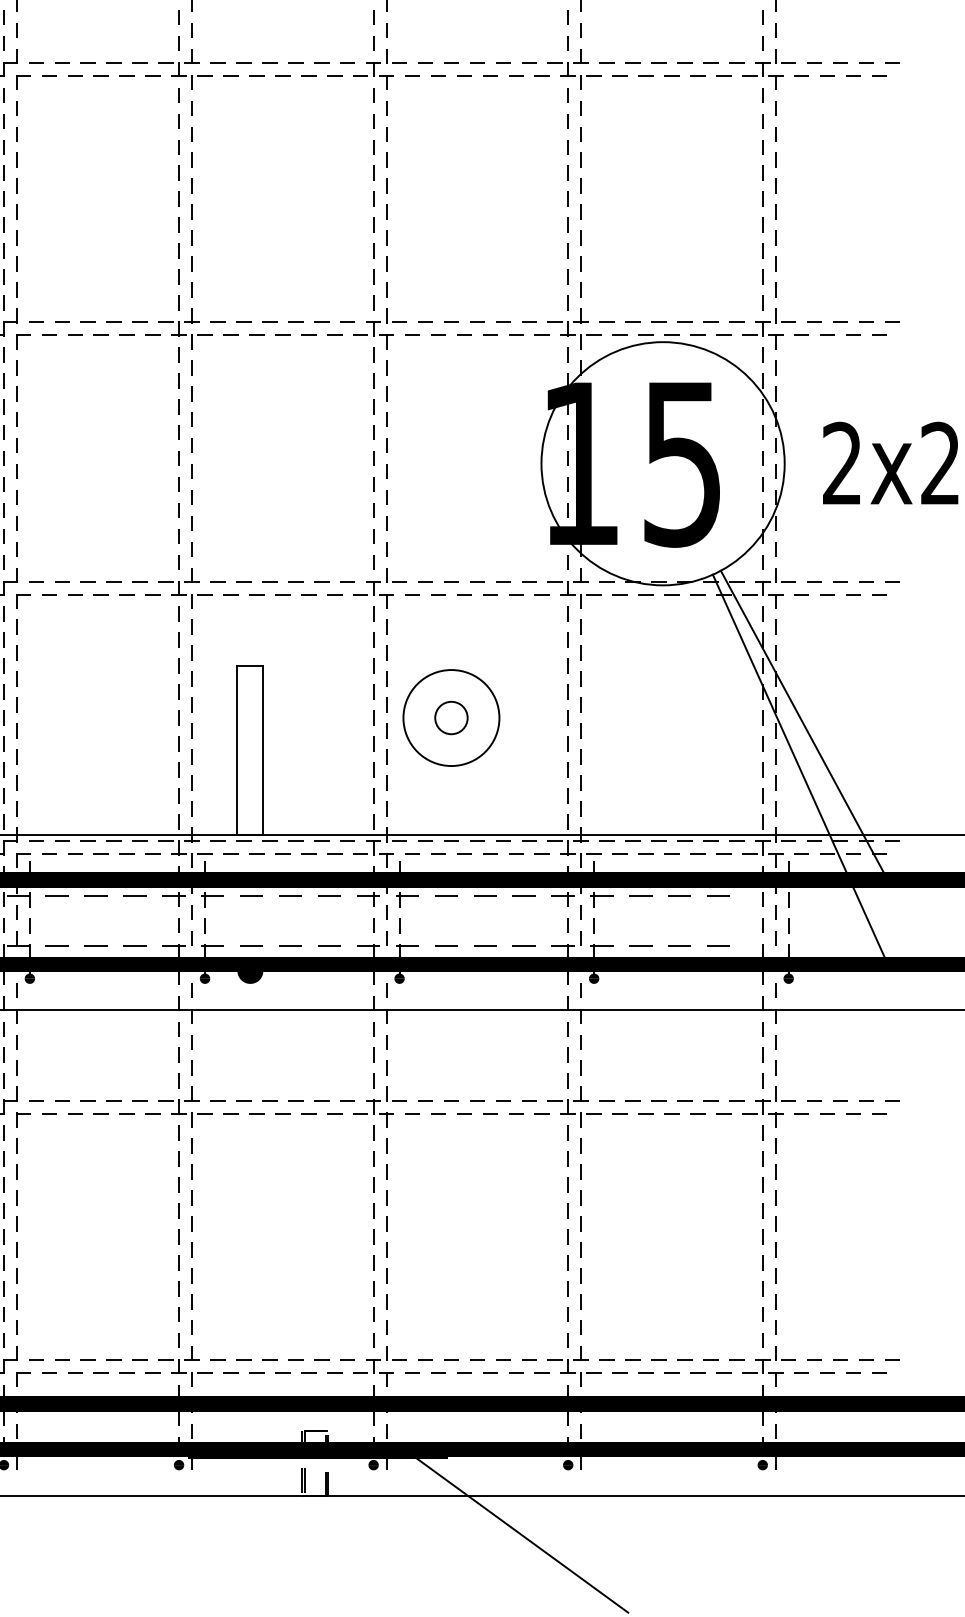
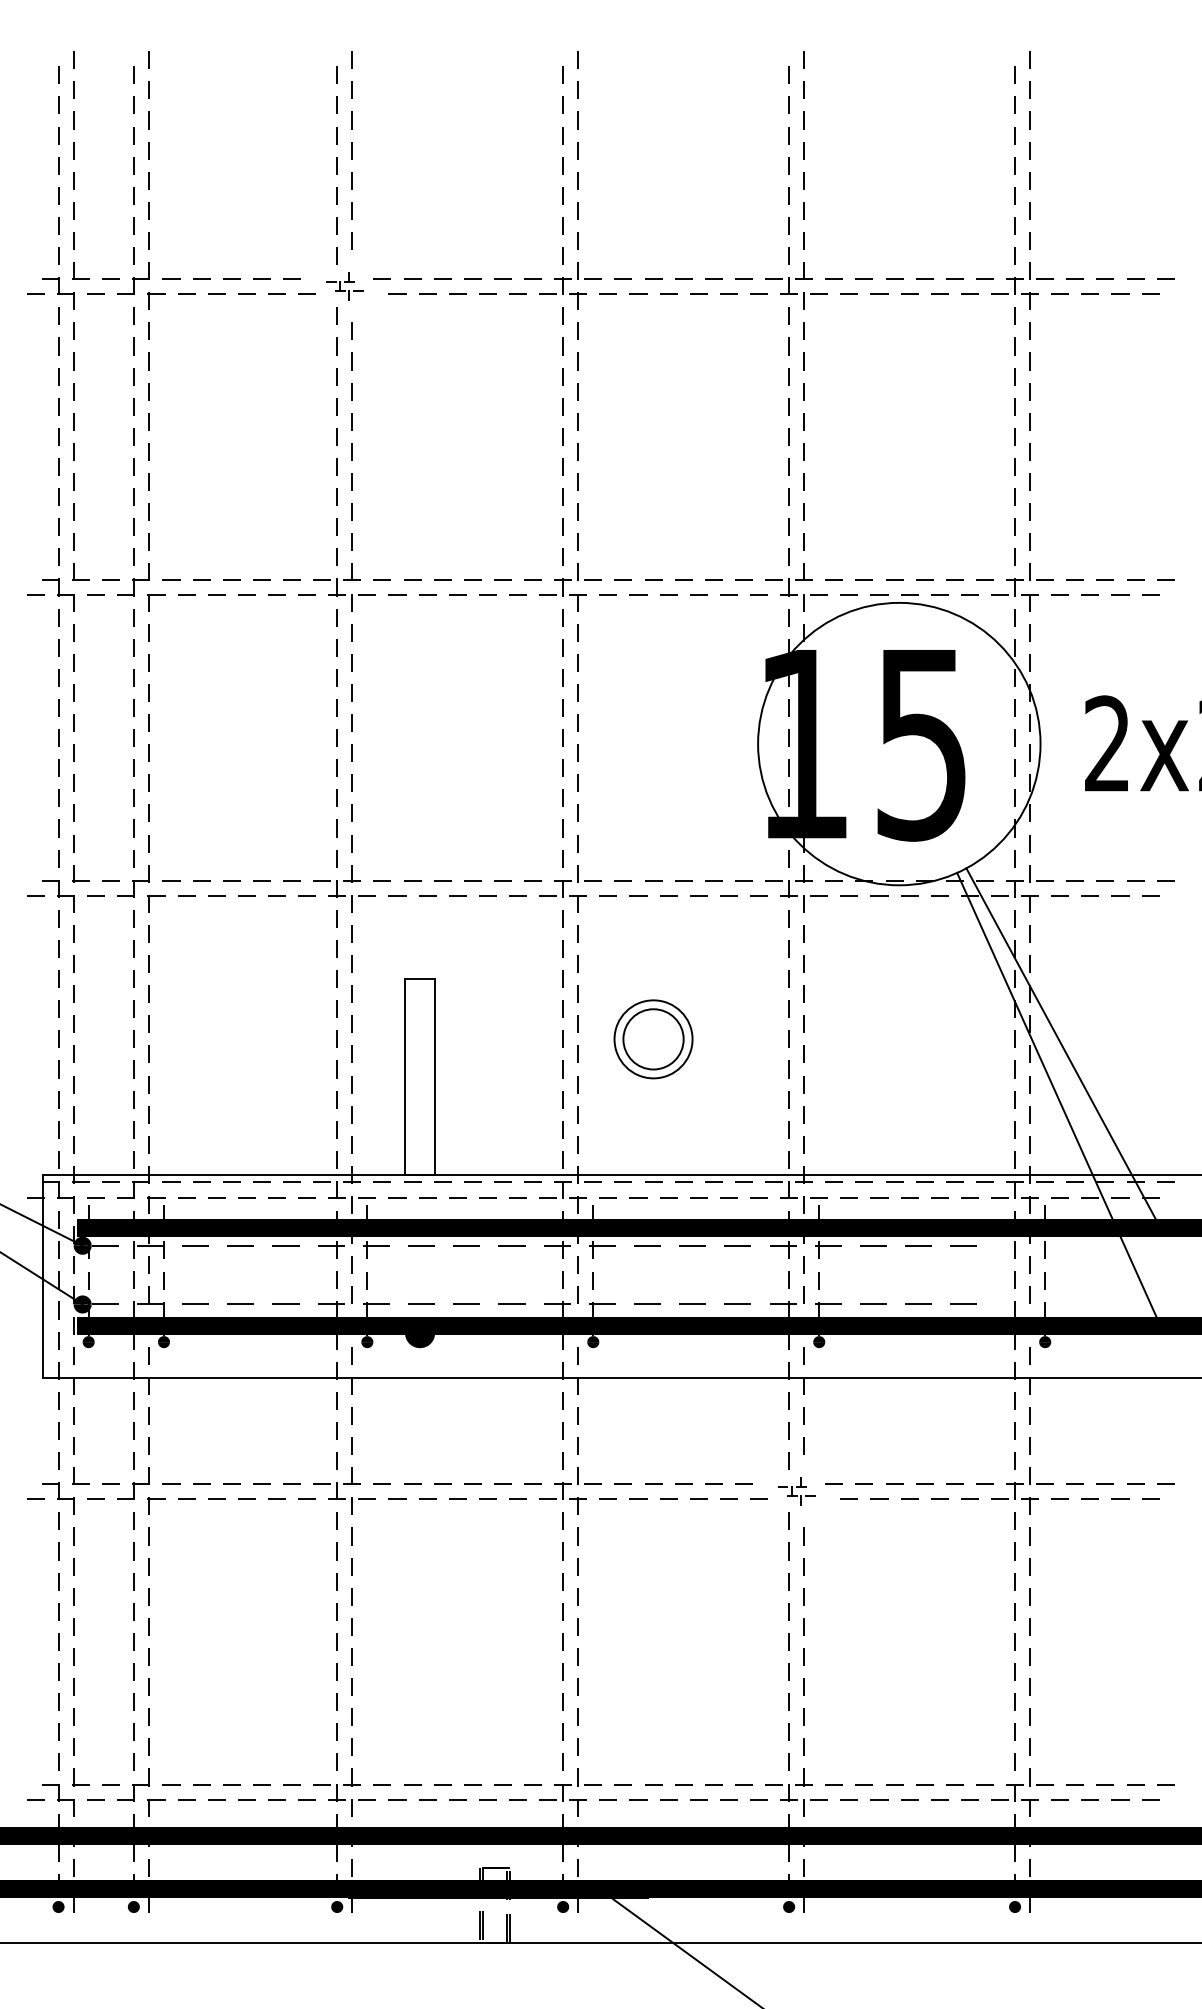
part: (185, 68) -> (344, 285), size x0.6
circle: (451, 718) -> (653, 1039), size x0.7
circle: (451, 718) -> (653, 1039), size x1.6
part: (574, 1106) -> (796, 1490), size x0.6

